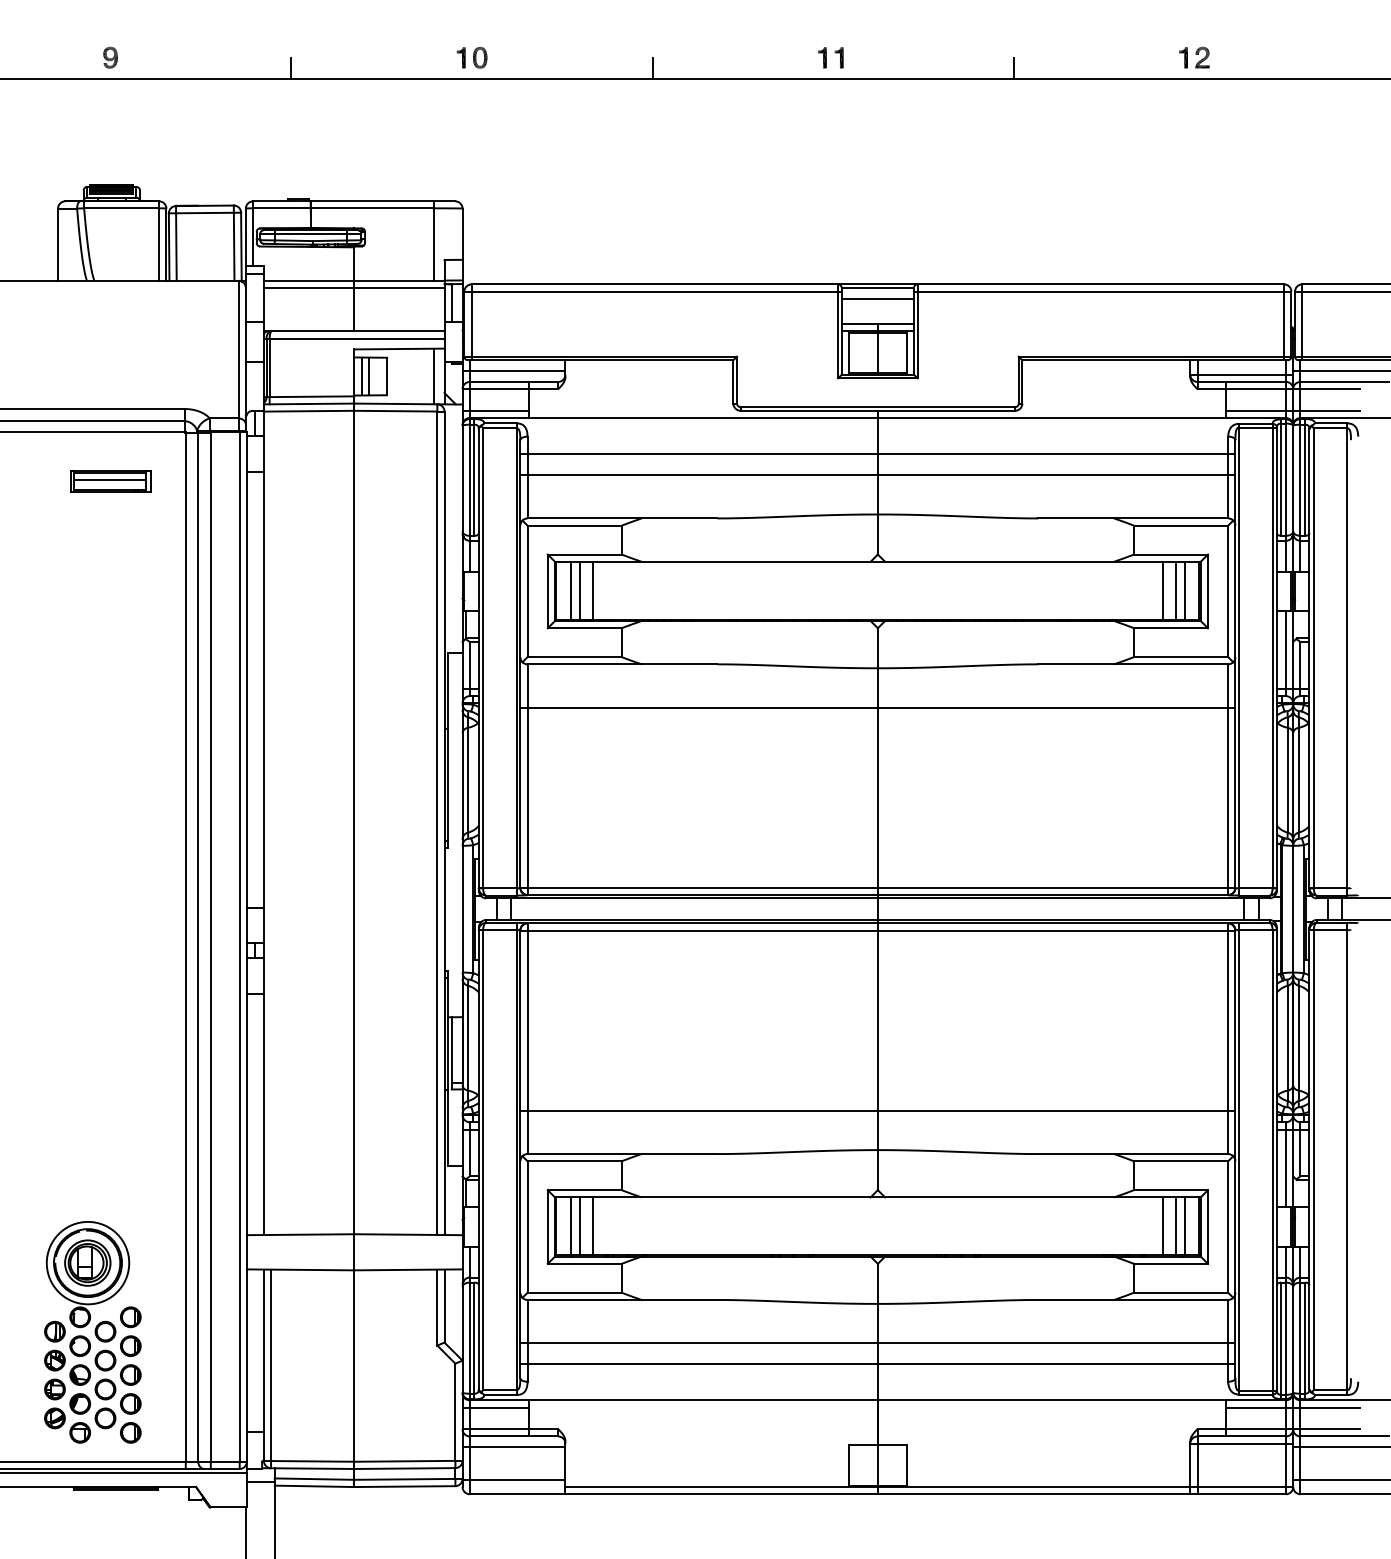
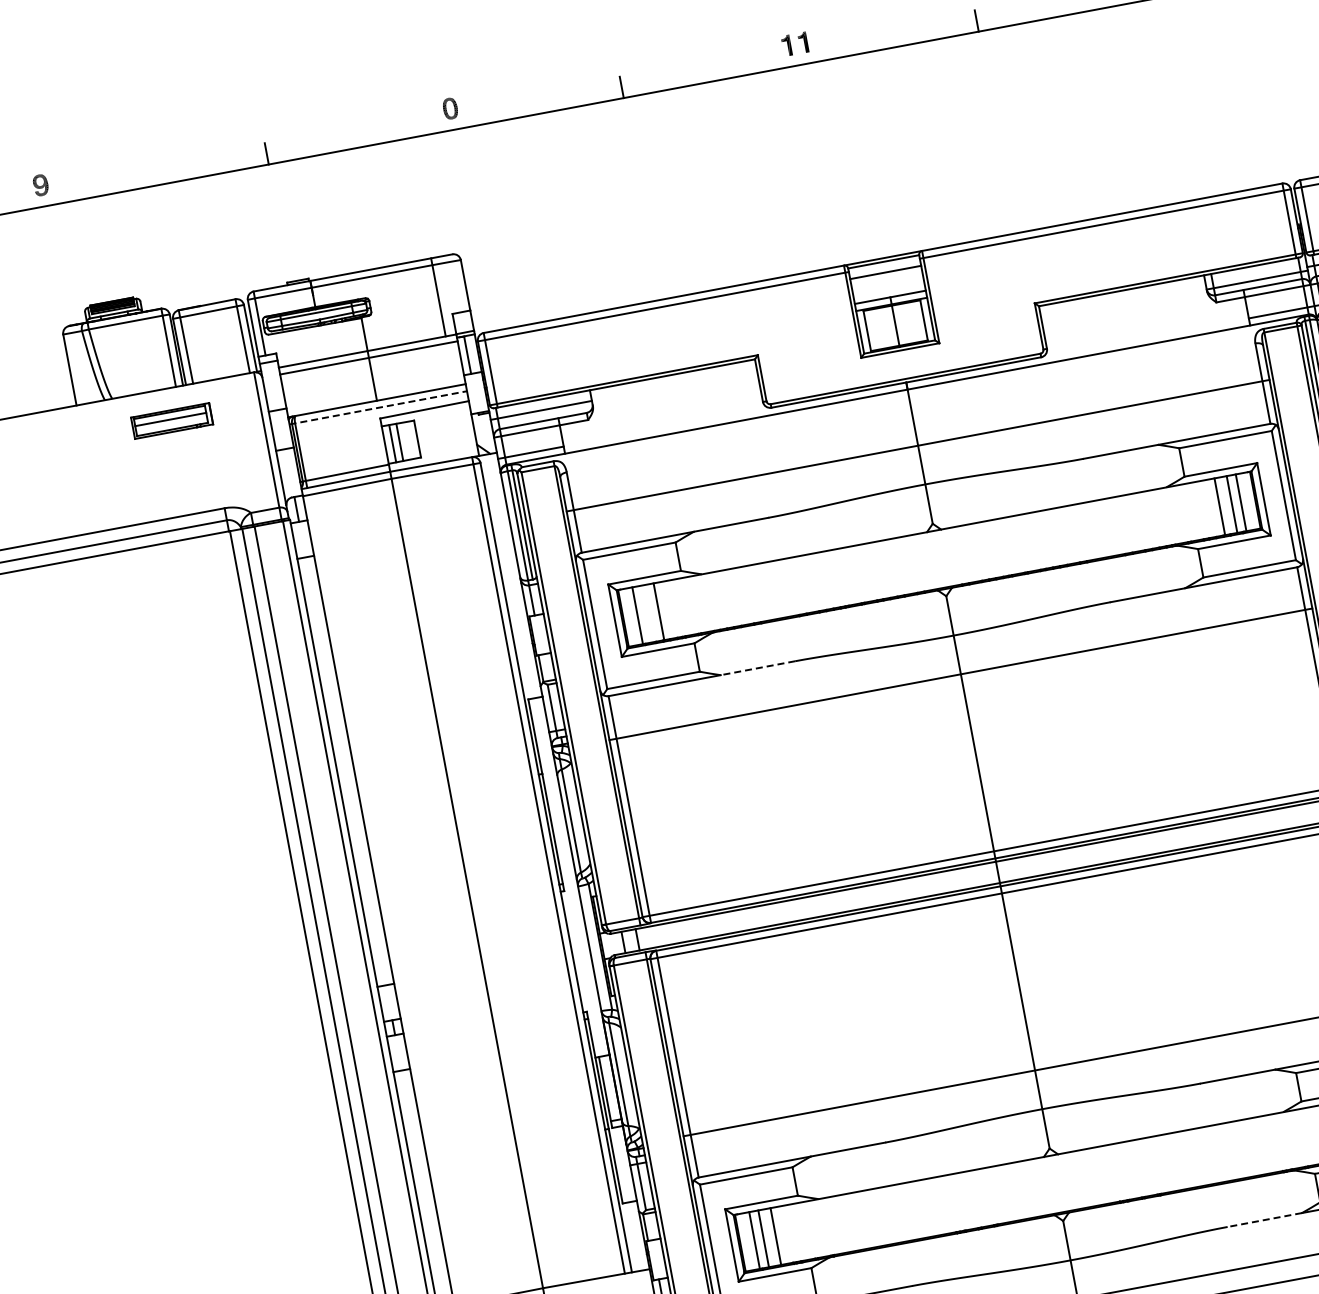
part: (110, 57) -> (40, 185), moved
part: (460, 57) -> (431, 112), removed
line: (354, 338) -> (378, 407), solid -> dashed
line: (433, 376) -> (463, 430), removed
line: (877, 454) -> (913, 425), removed
part: (110, 481) -> (171, 421), moved
line: (580, 590) -> (647, 613), removed
line: (679, 664) -> (757, 668), solid -> dashed
line: (1076, 1299) -> (1265, 1219), solid -> dashed

